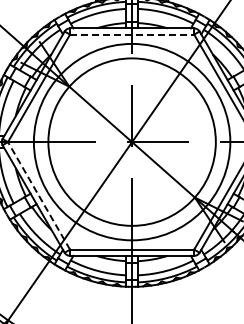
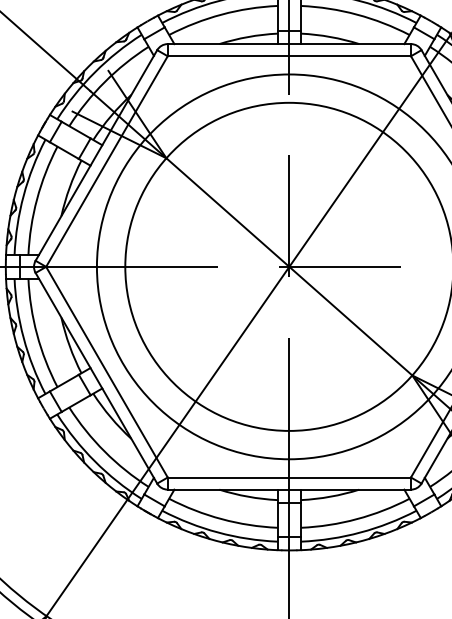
line: (132, 34) -> (290, 55), dashed -> solid
line: (38, 195) -> (105, 371), dashed -> solid

